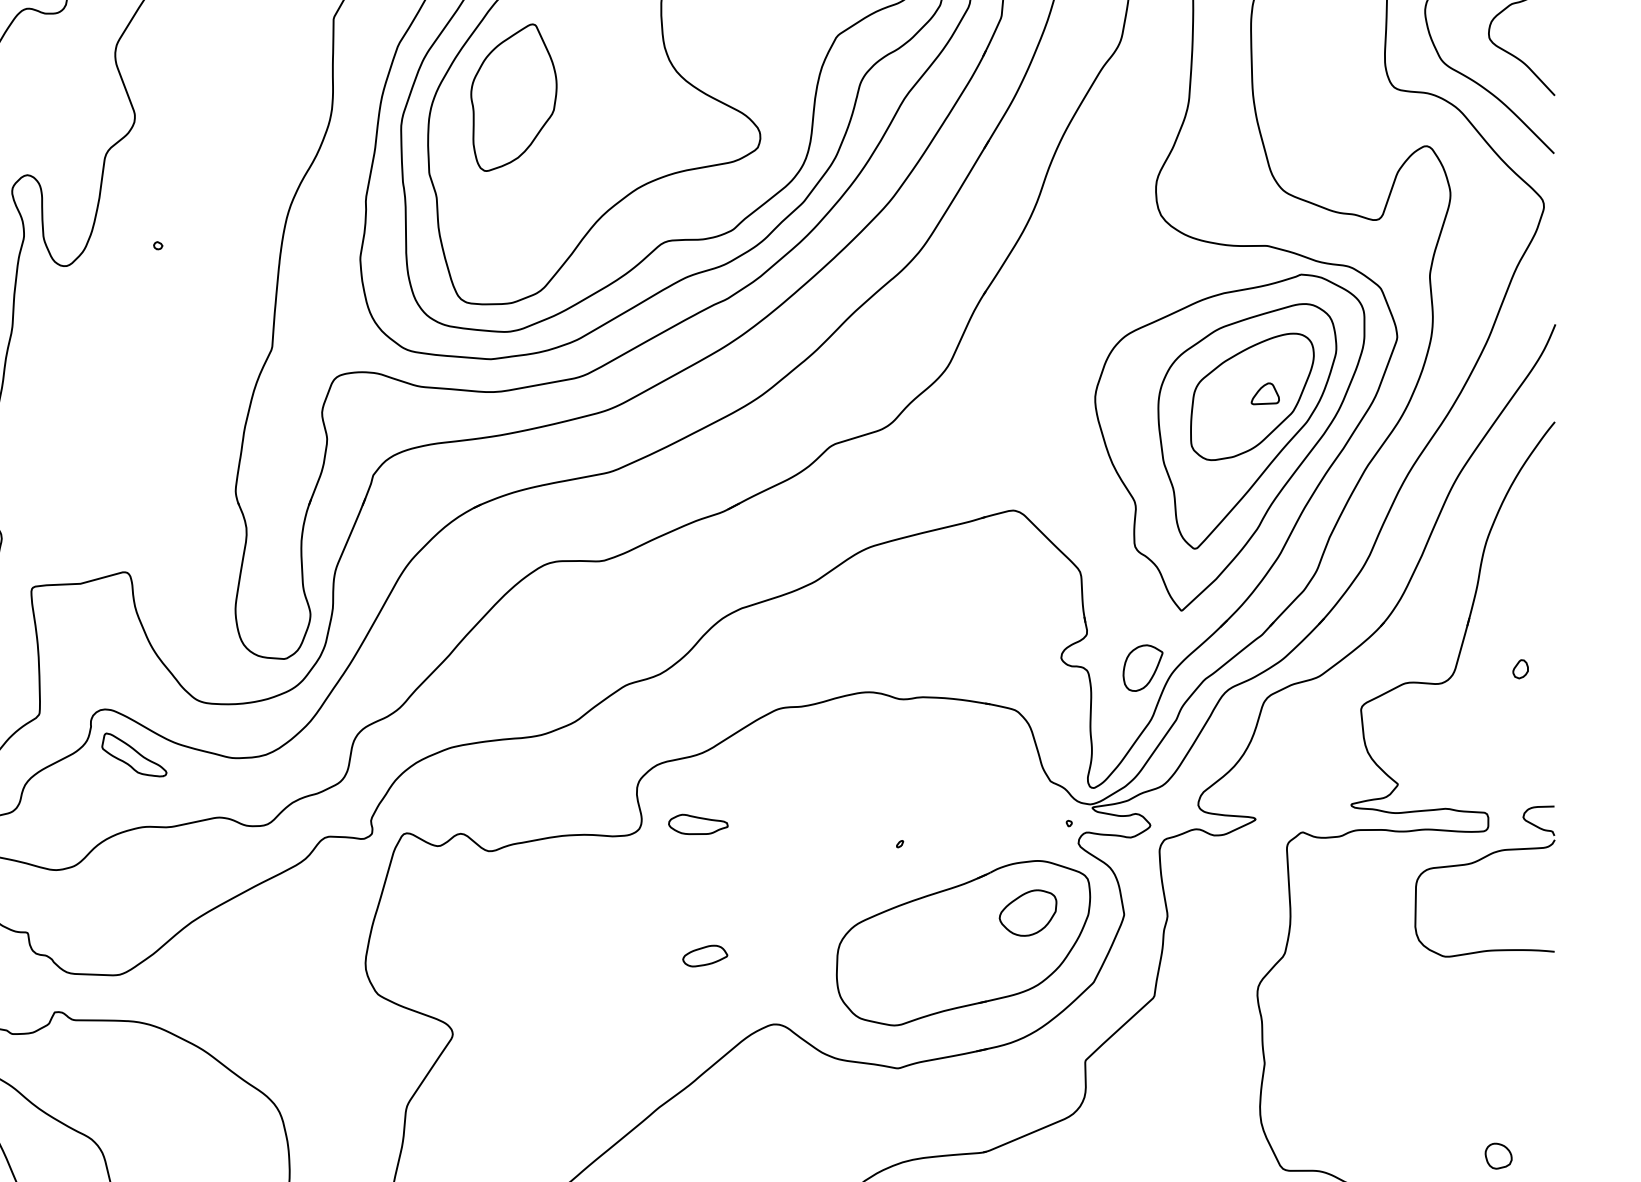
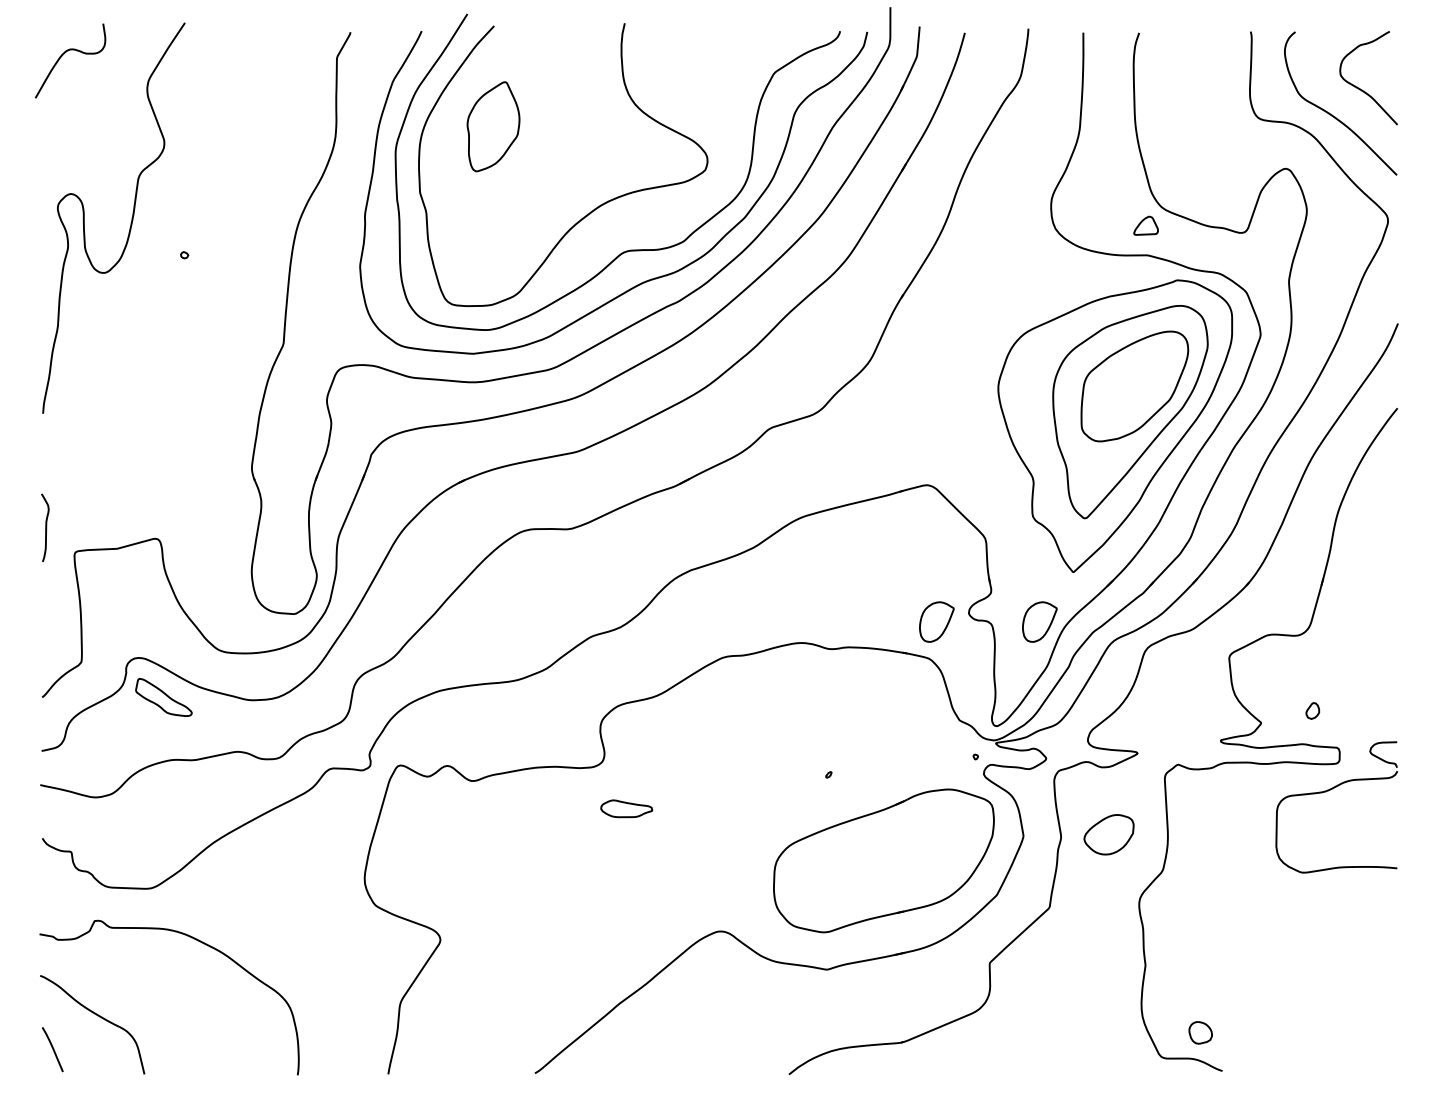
part: (513, 97) -> (493, 126), size x0.7
part: (1264, 393) -> (1145, 225), moved
part: (1024, 667) -> (936, 621), added
part: (1520, 668) -> (1312, 710), moved
part: (698, 824) -> (626, 808), moved
part: (1027, 912) -> (1108, 834), moved
part: (705, 955) -> (659, 871), removed
part: (1498, 1155) -> (1200, 1032), moved

